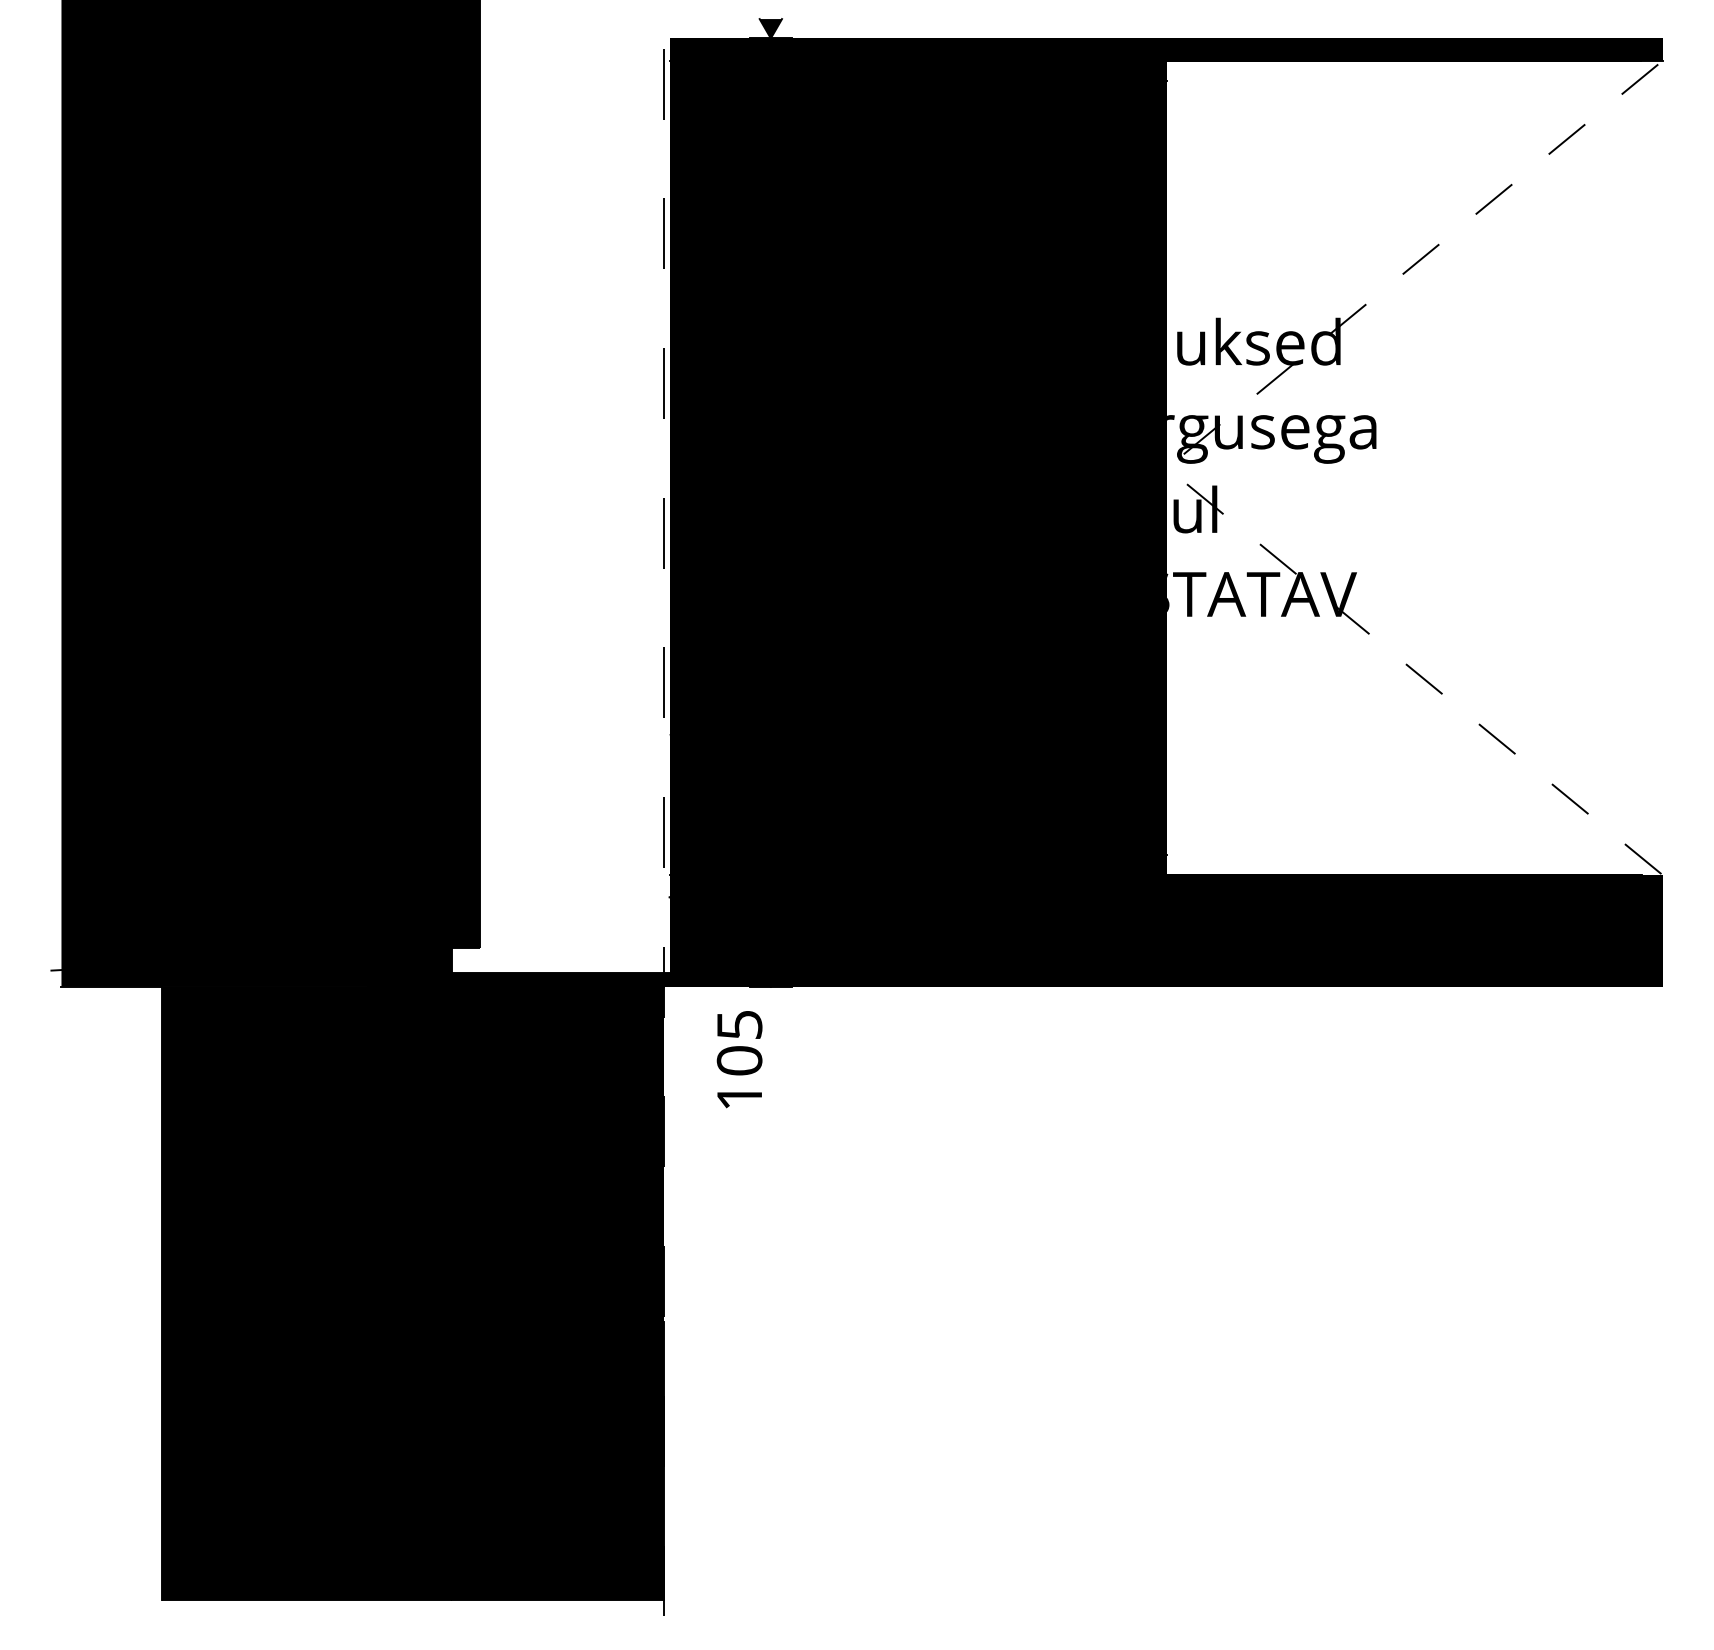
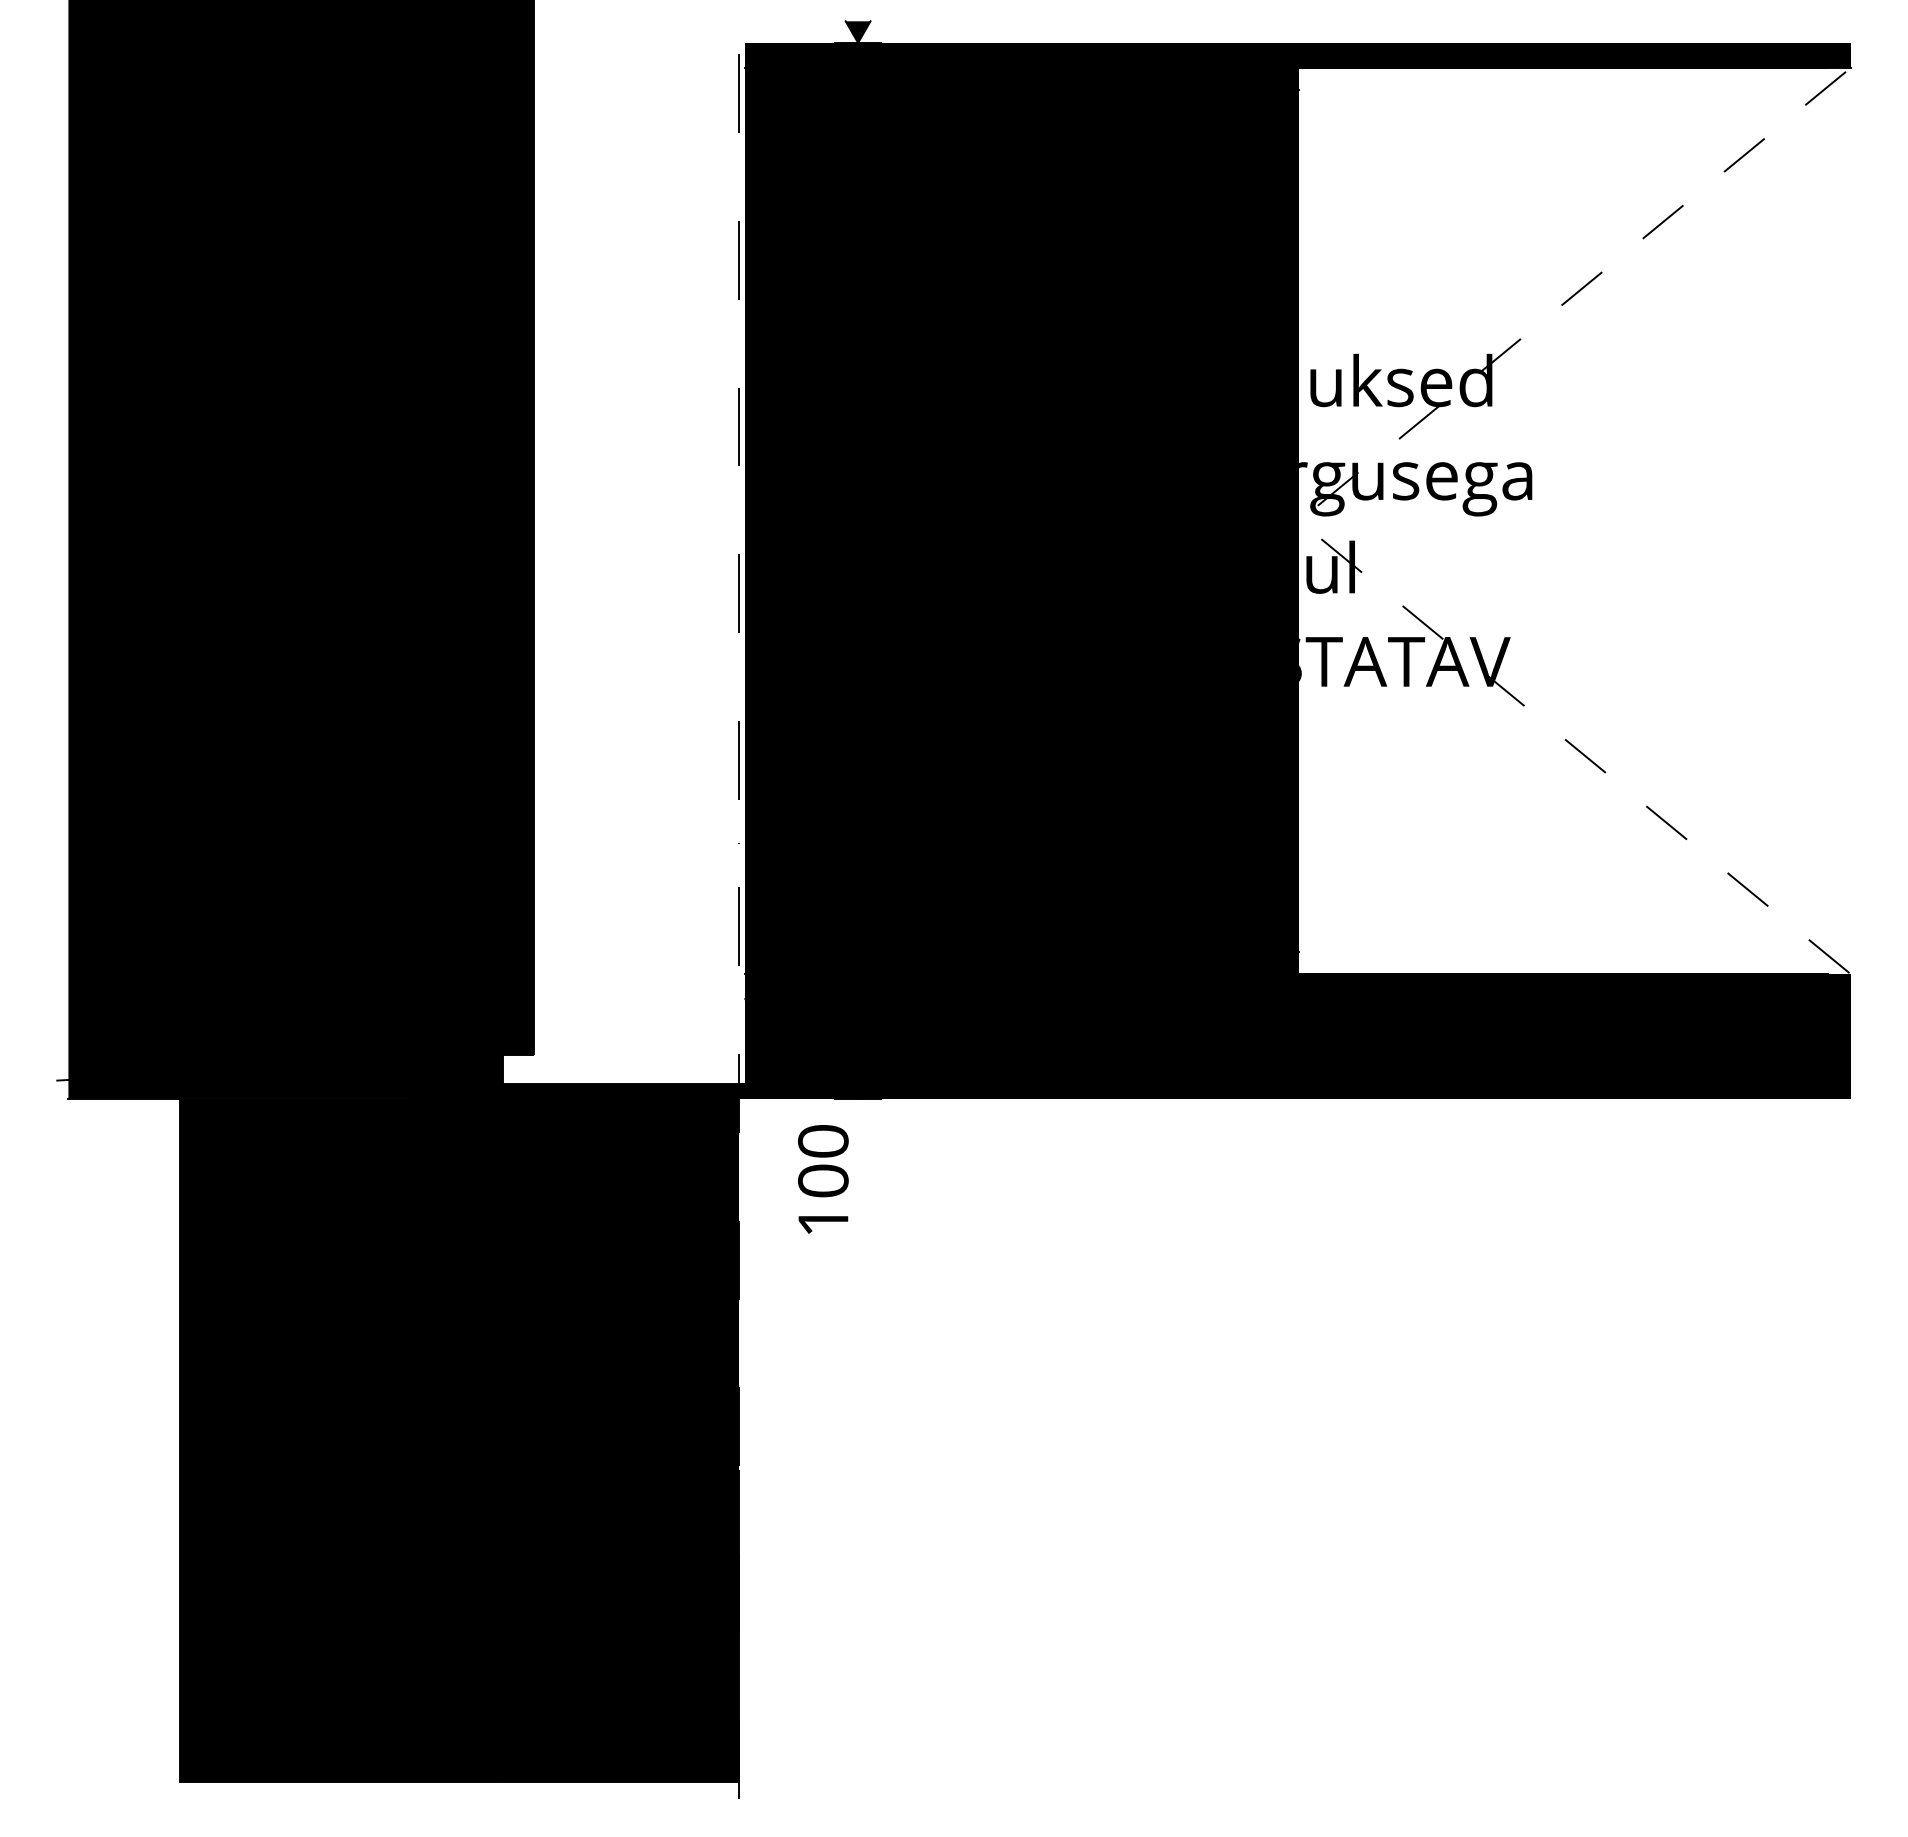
text: (739, 1025) -> (823, 1141), 105 -> 100

